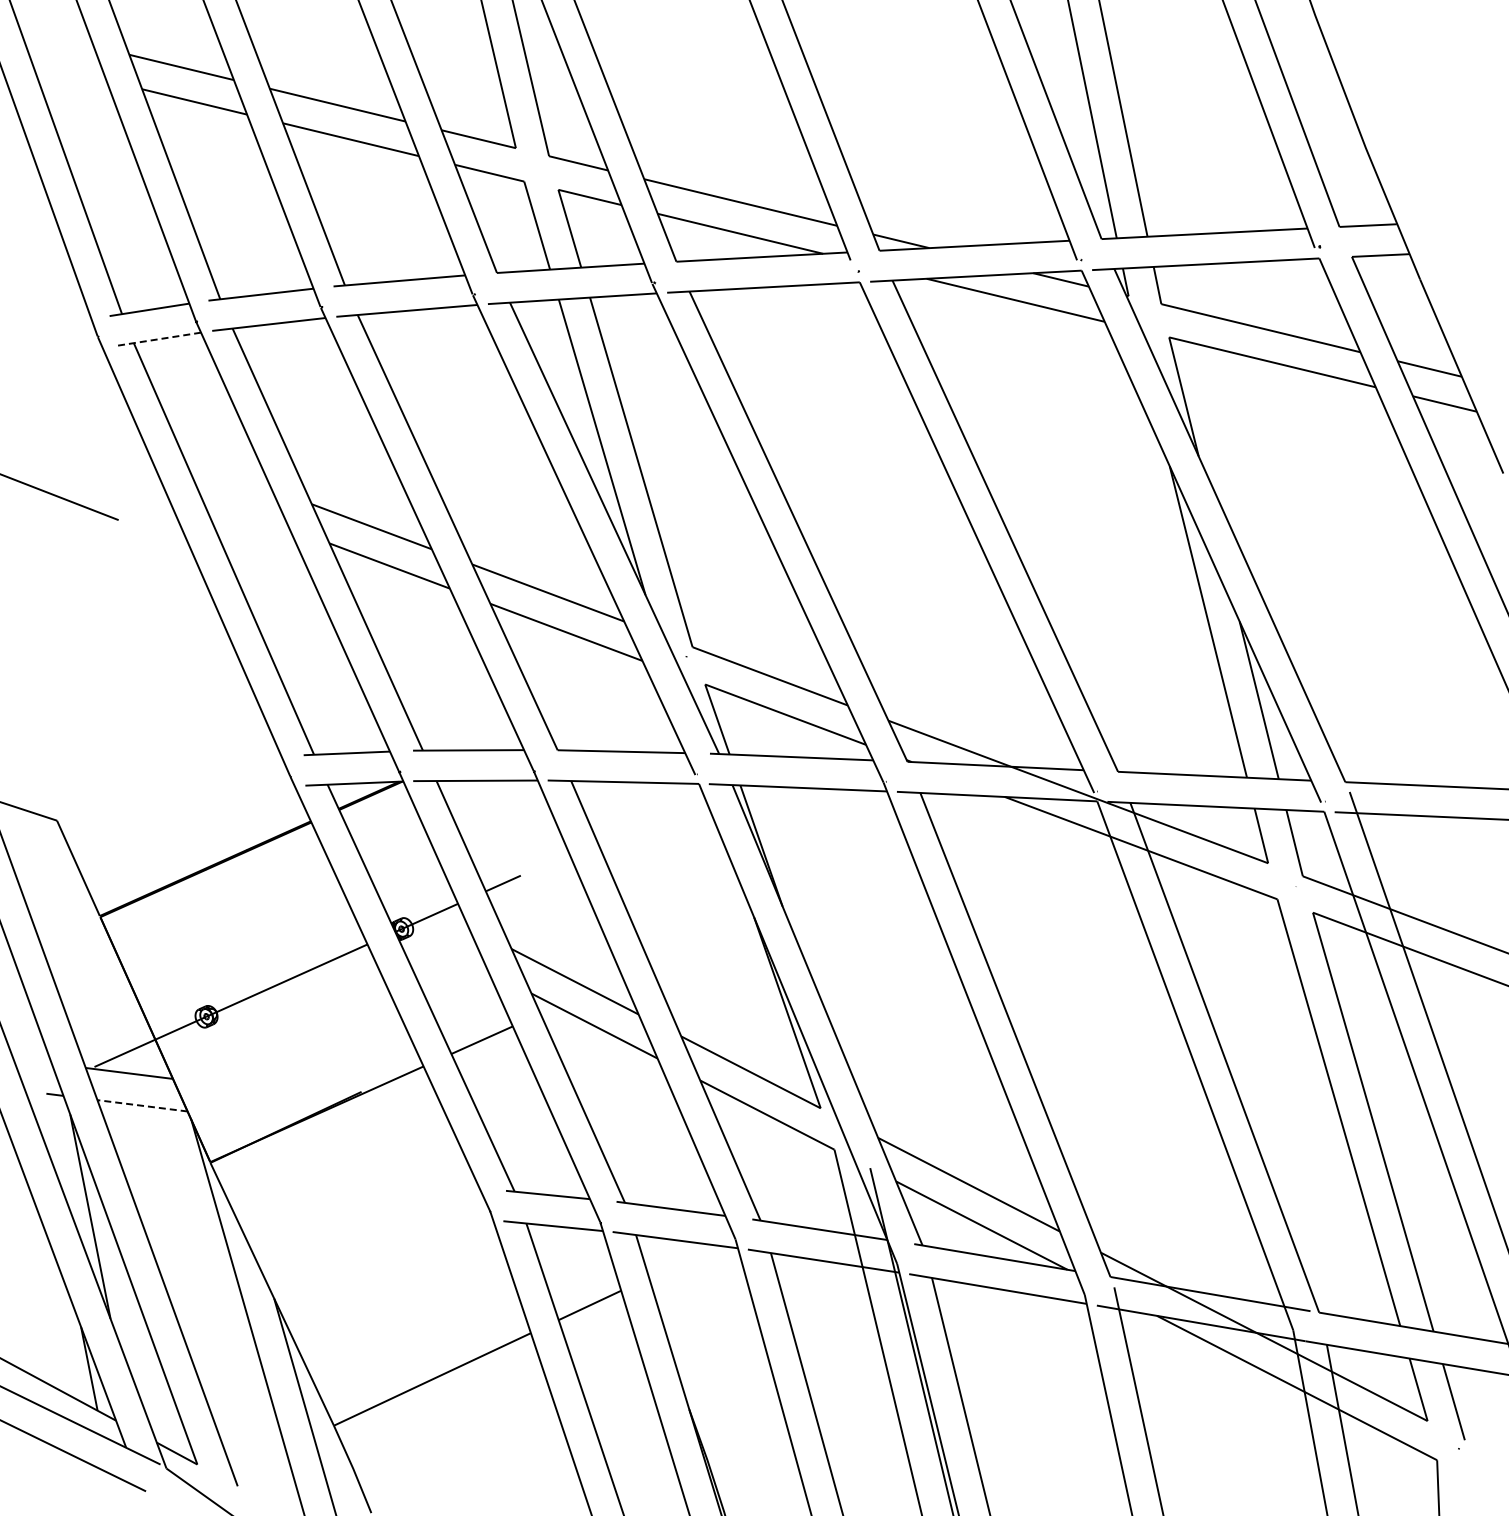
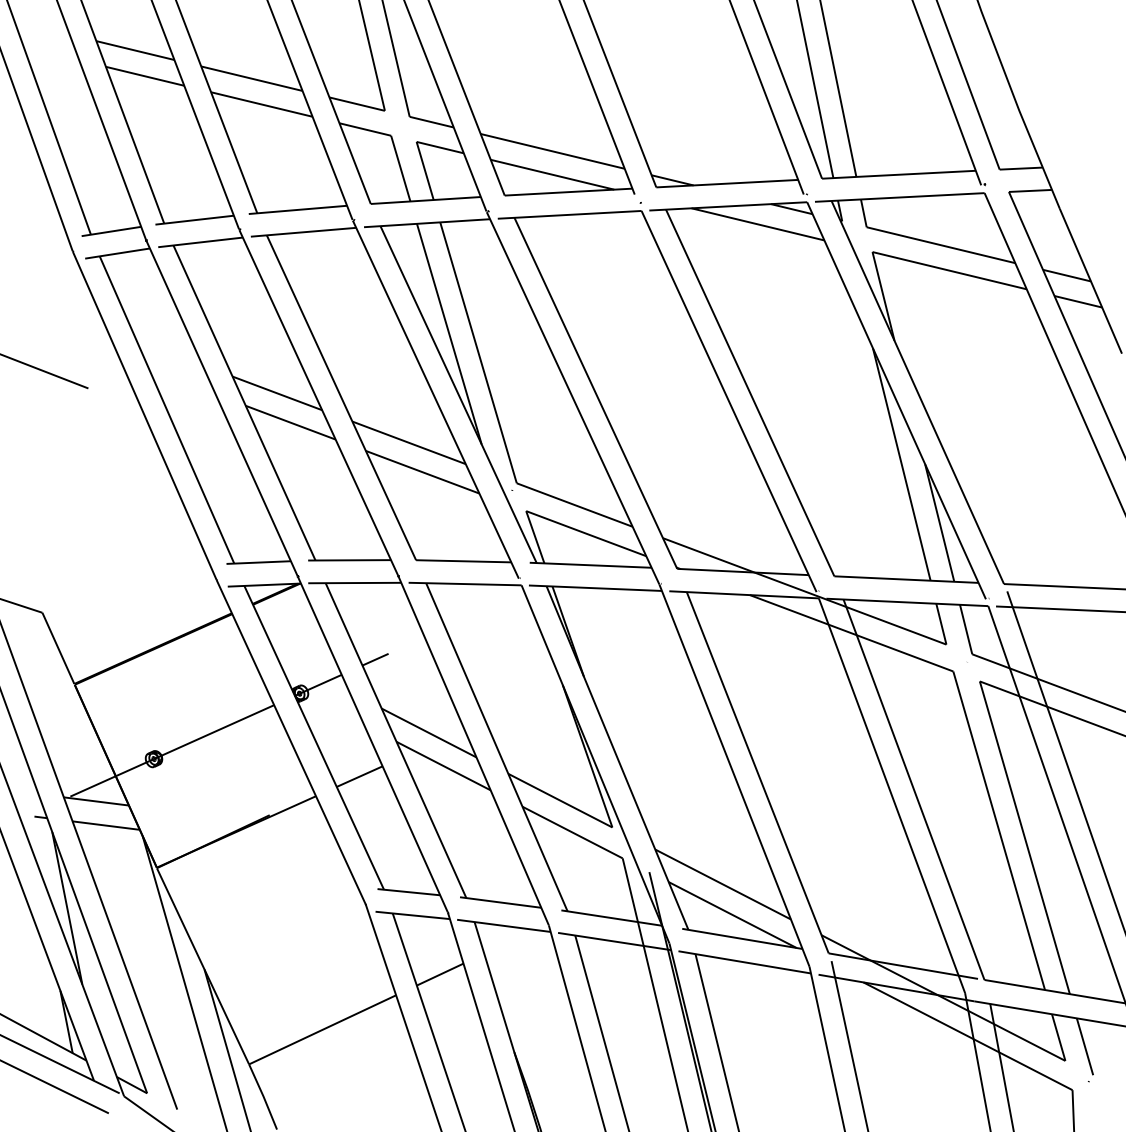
line: (157, 339) -> (117, 253), dashed -> solid
line: (142, 1105) -> (106, 825), dashed -> solid

